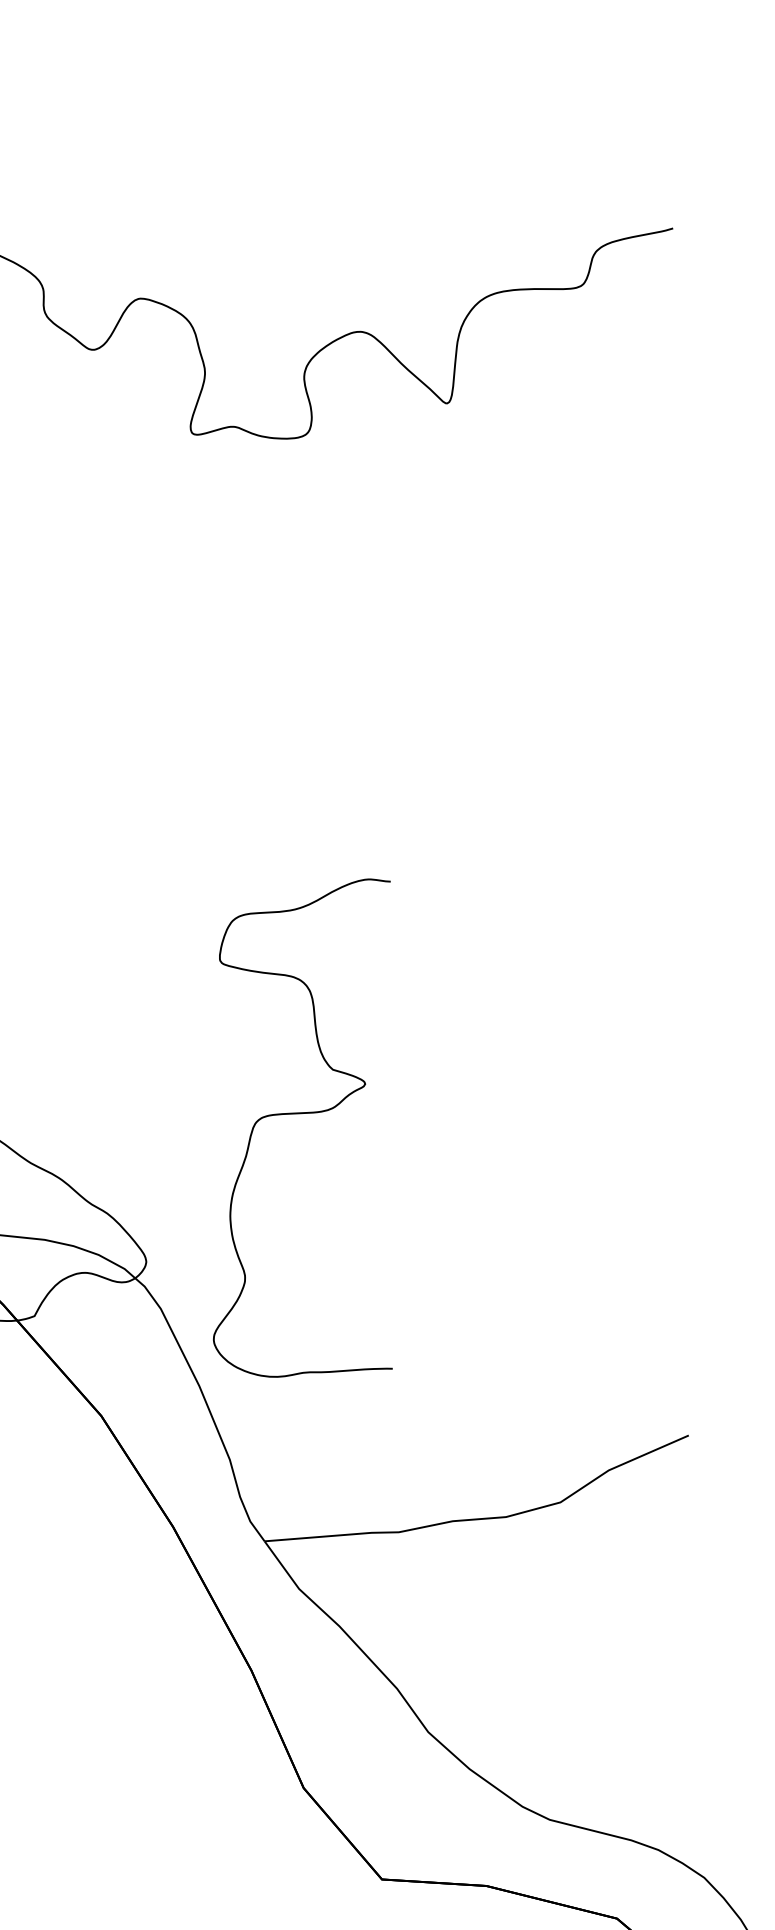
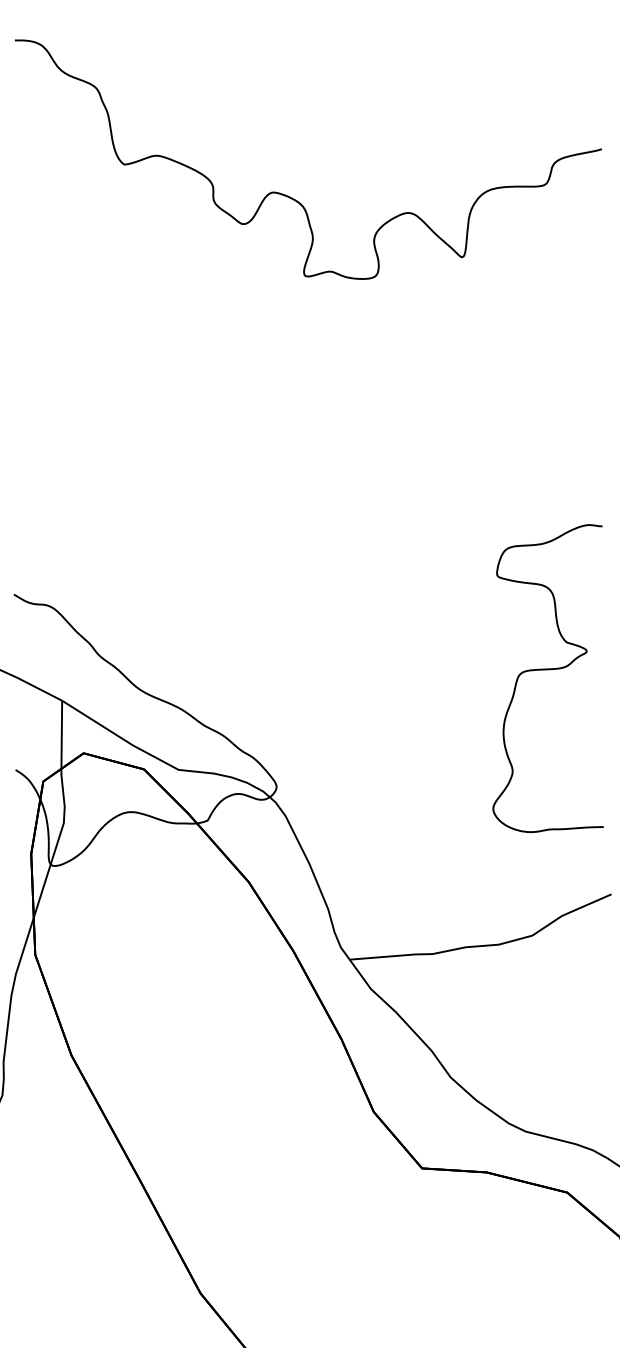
curve: (301, 1115) -> (547, 670), moved

